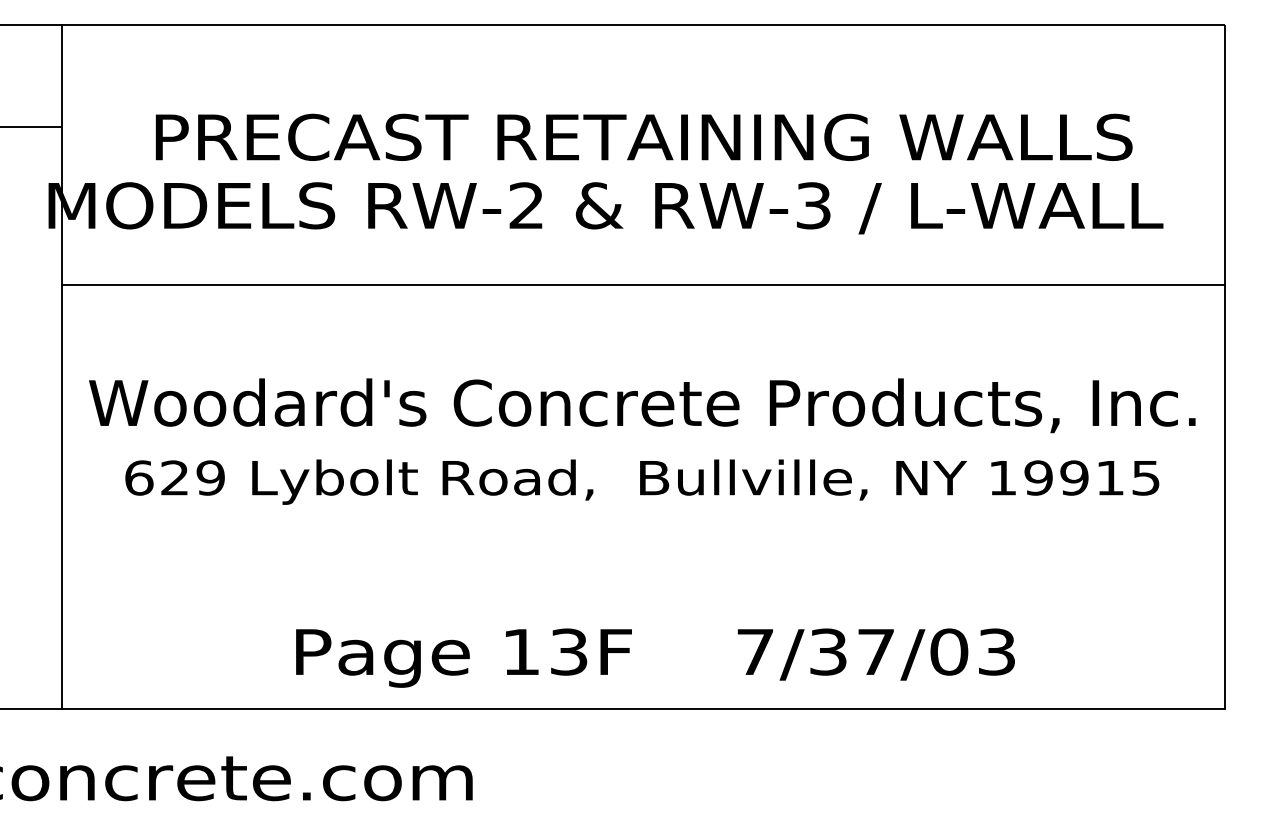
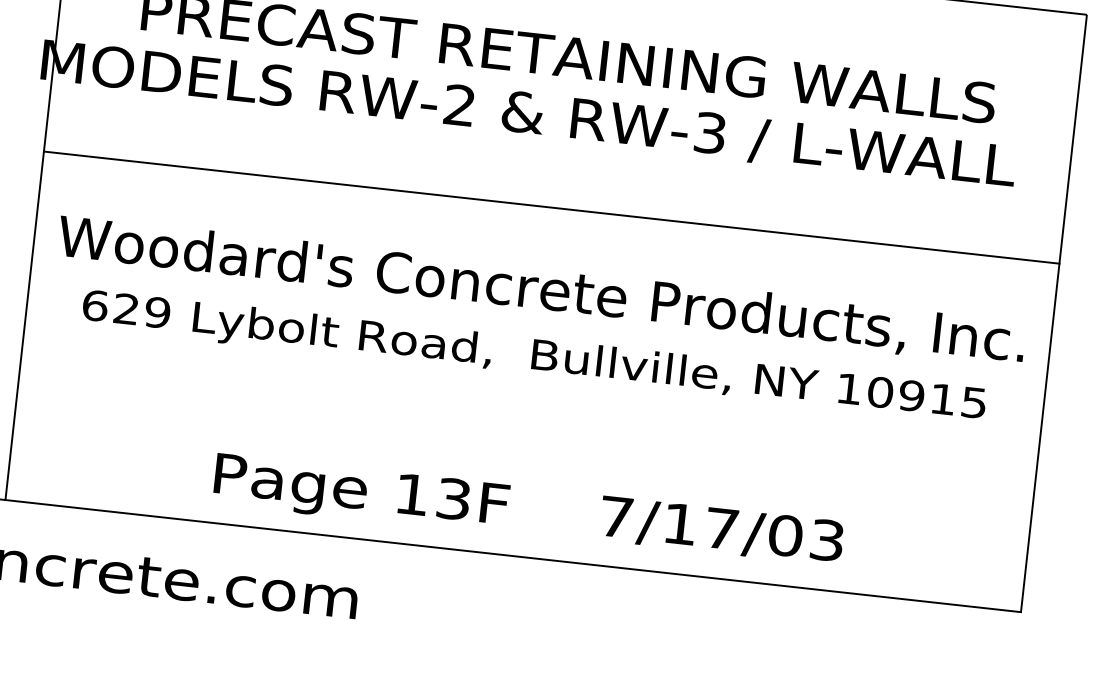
line: (643, 284) -> (551, 207), moved
text: (1038, 477) -> (880, 391), 19915 -> 10915
text: (828, 651) -> (680, 523), 7/37/03 -> 7/17/03

